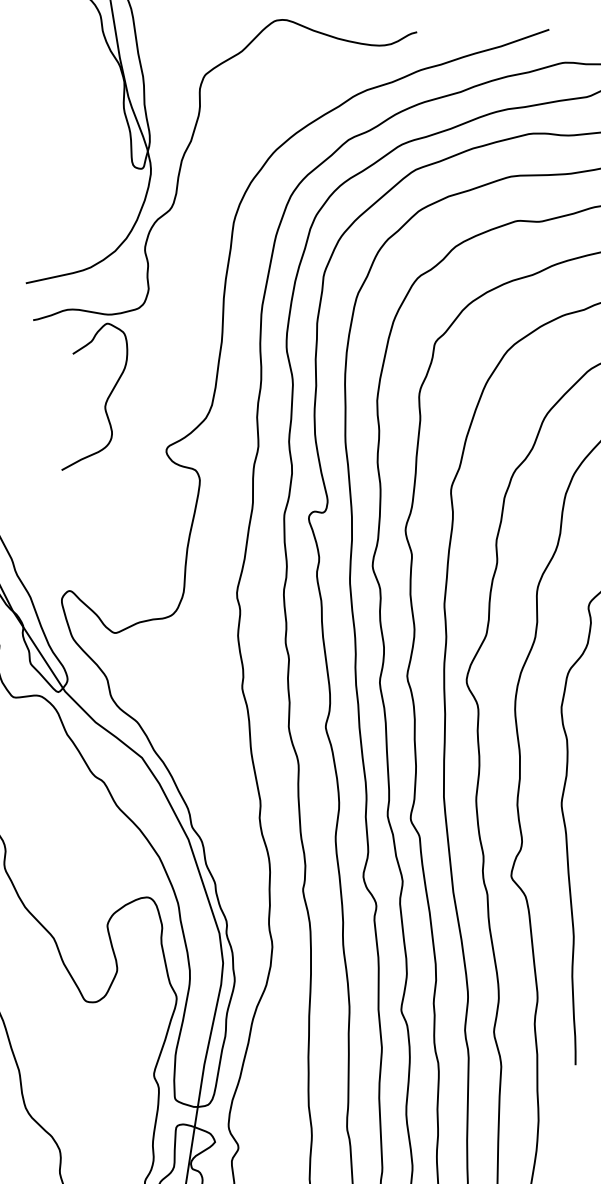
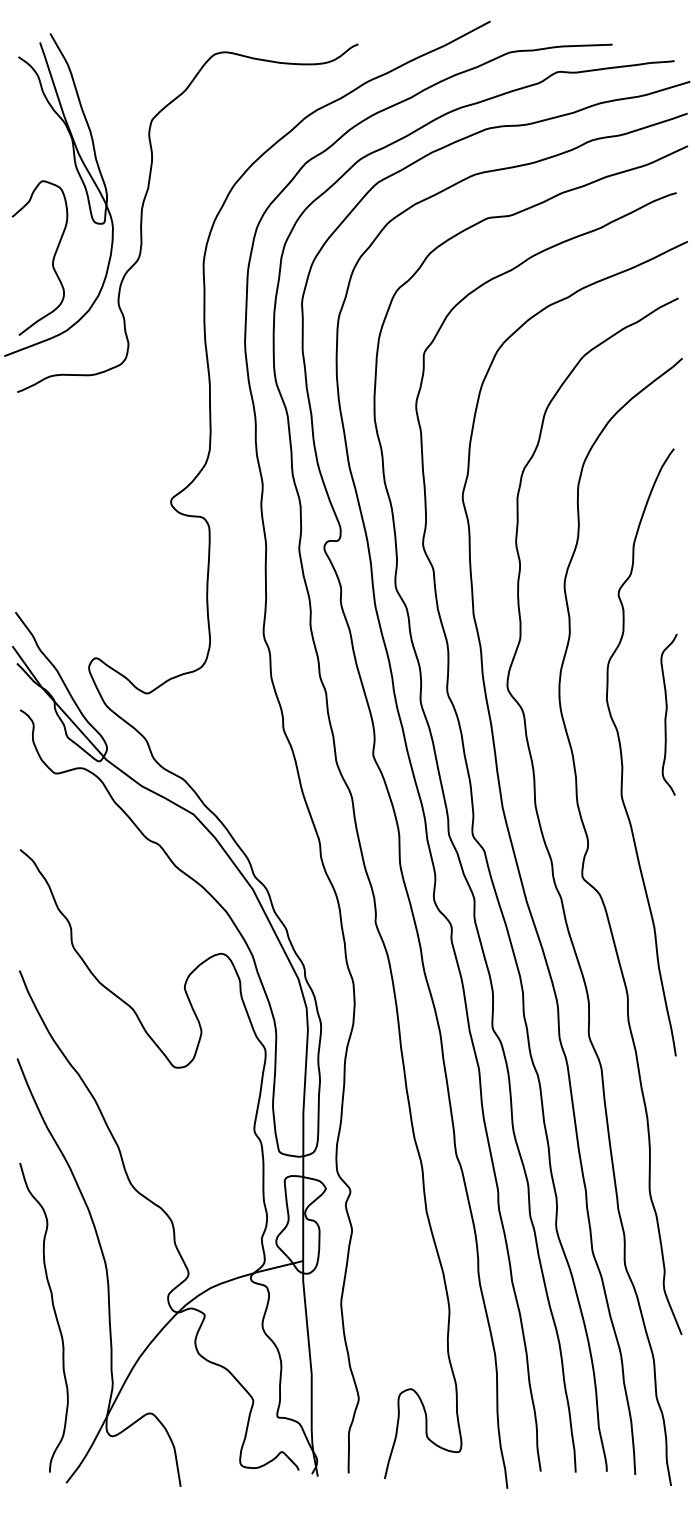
curve: (105, 400) -> (52, 258), moved

